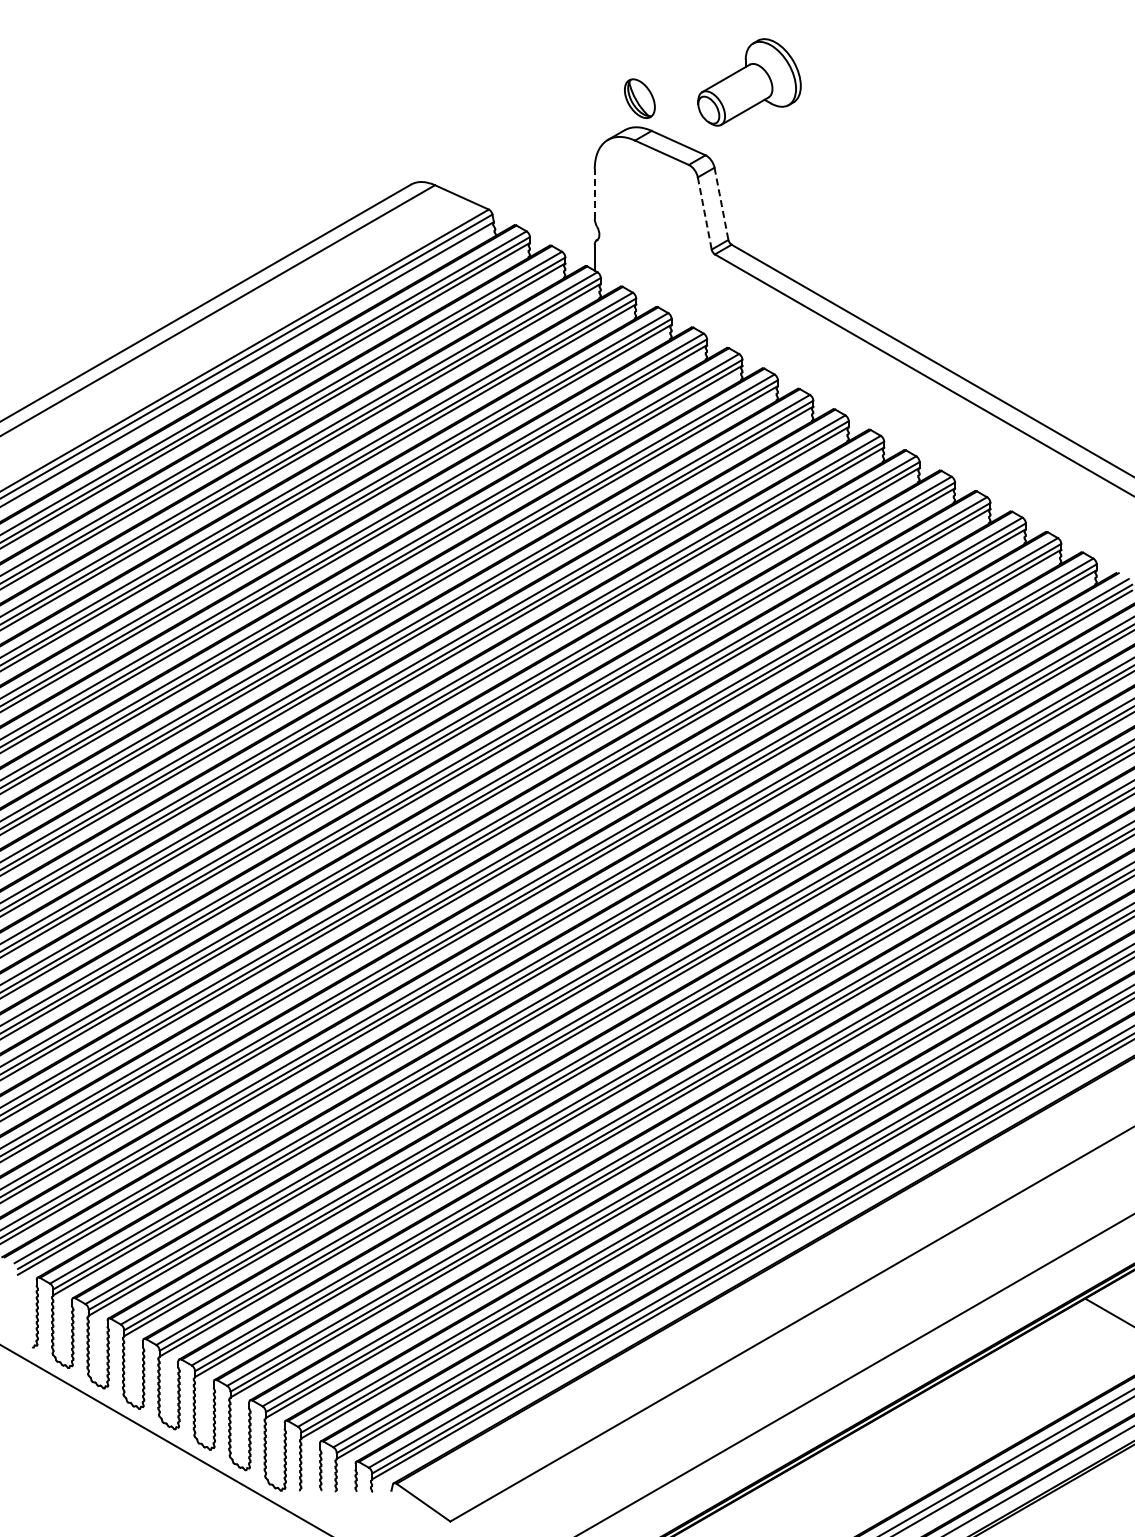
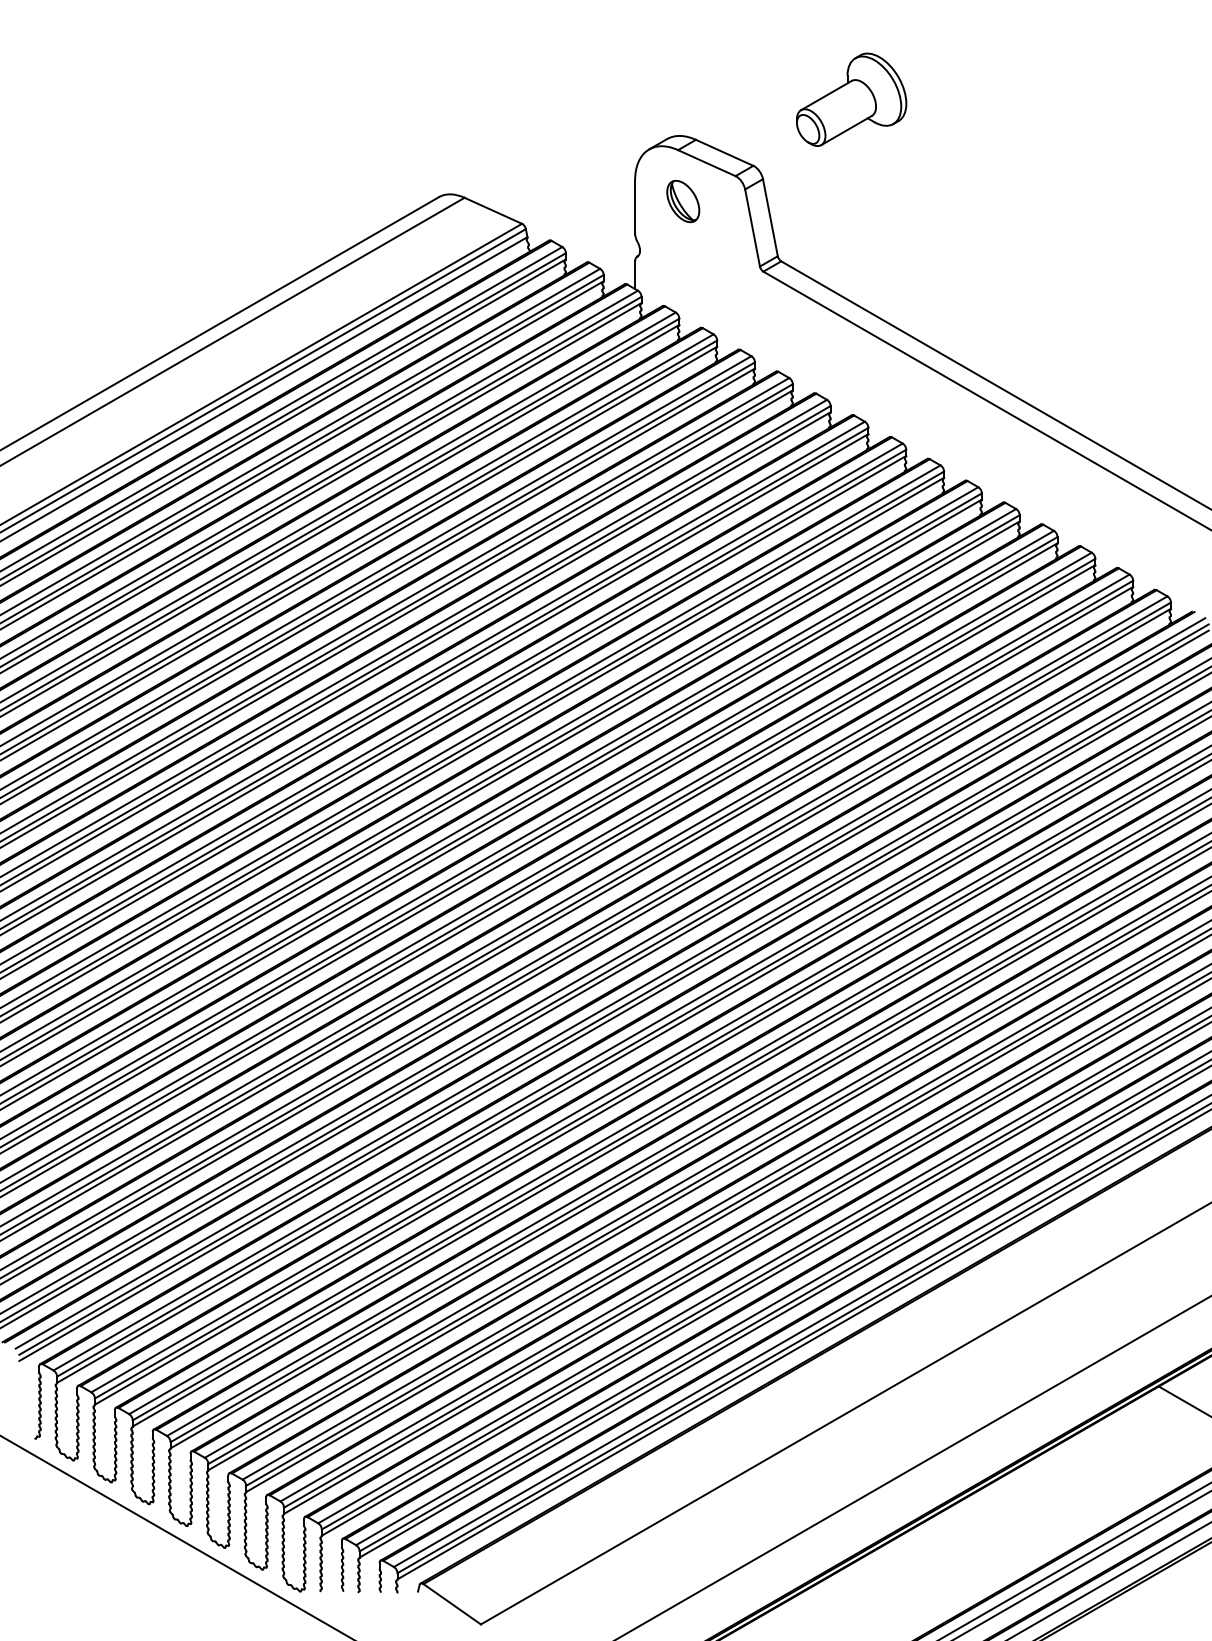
part: (749, 82) -> (851, 99), moved
part: (639, 98) -> (682, 201), moved
line: (594, 193) -> (634, 206), dashed -> solid
line: (721, 203) -> (770, 217), dashed -> solid
line: (704, 213) -> (752, 227), dashed -> solid

